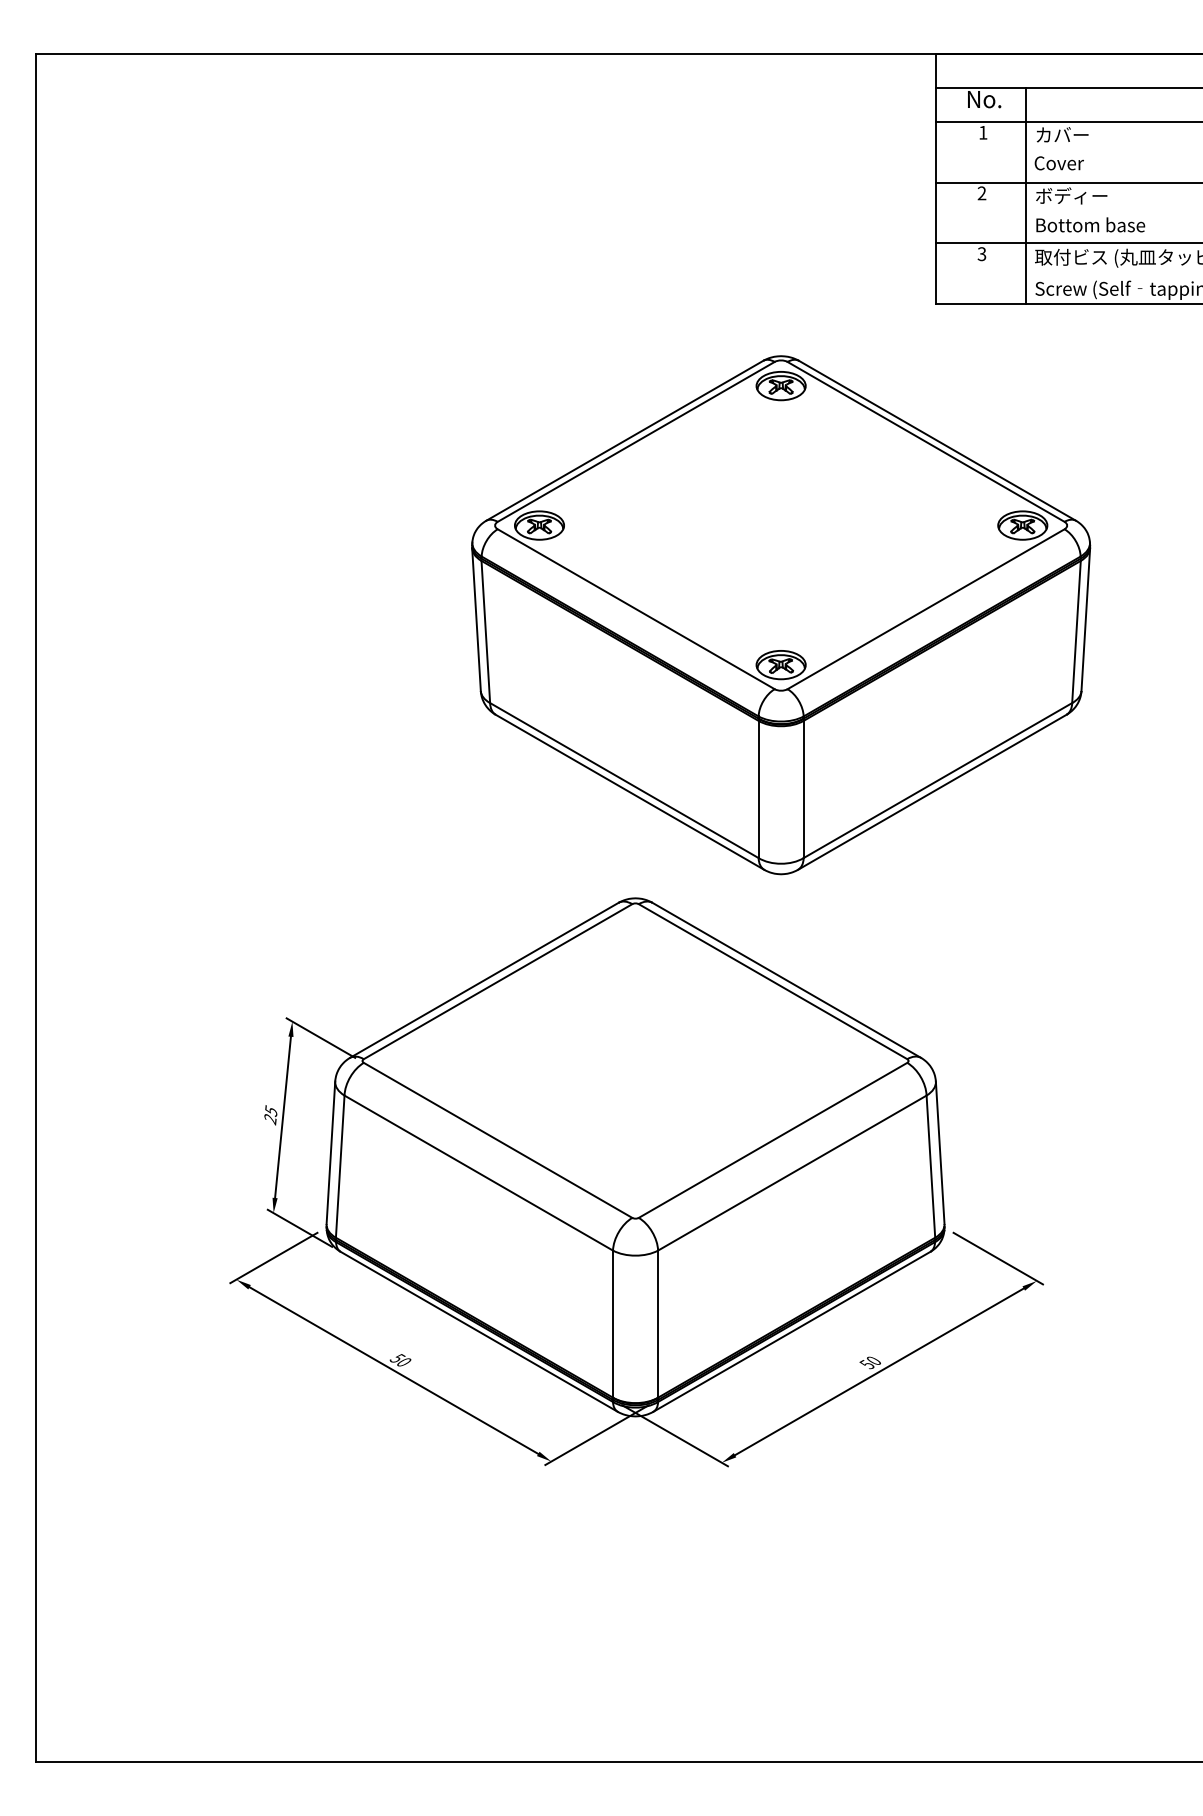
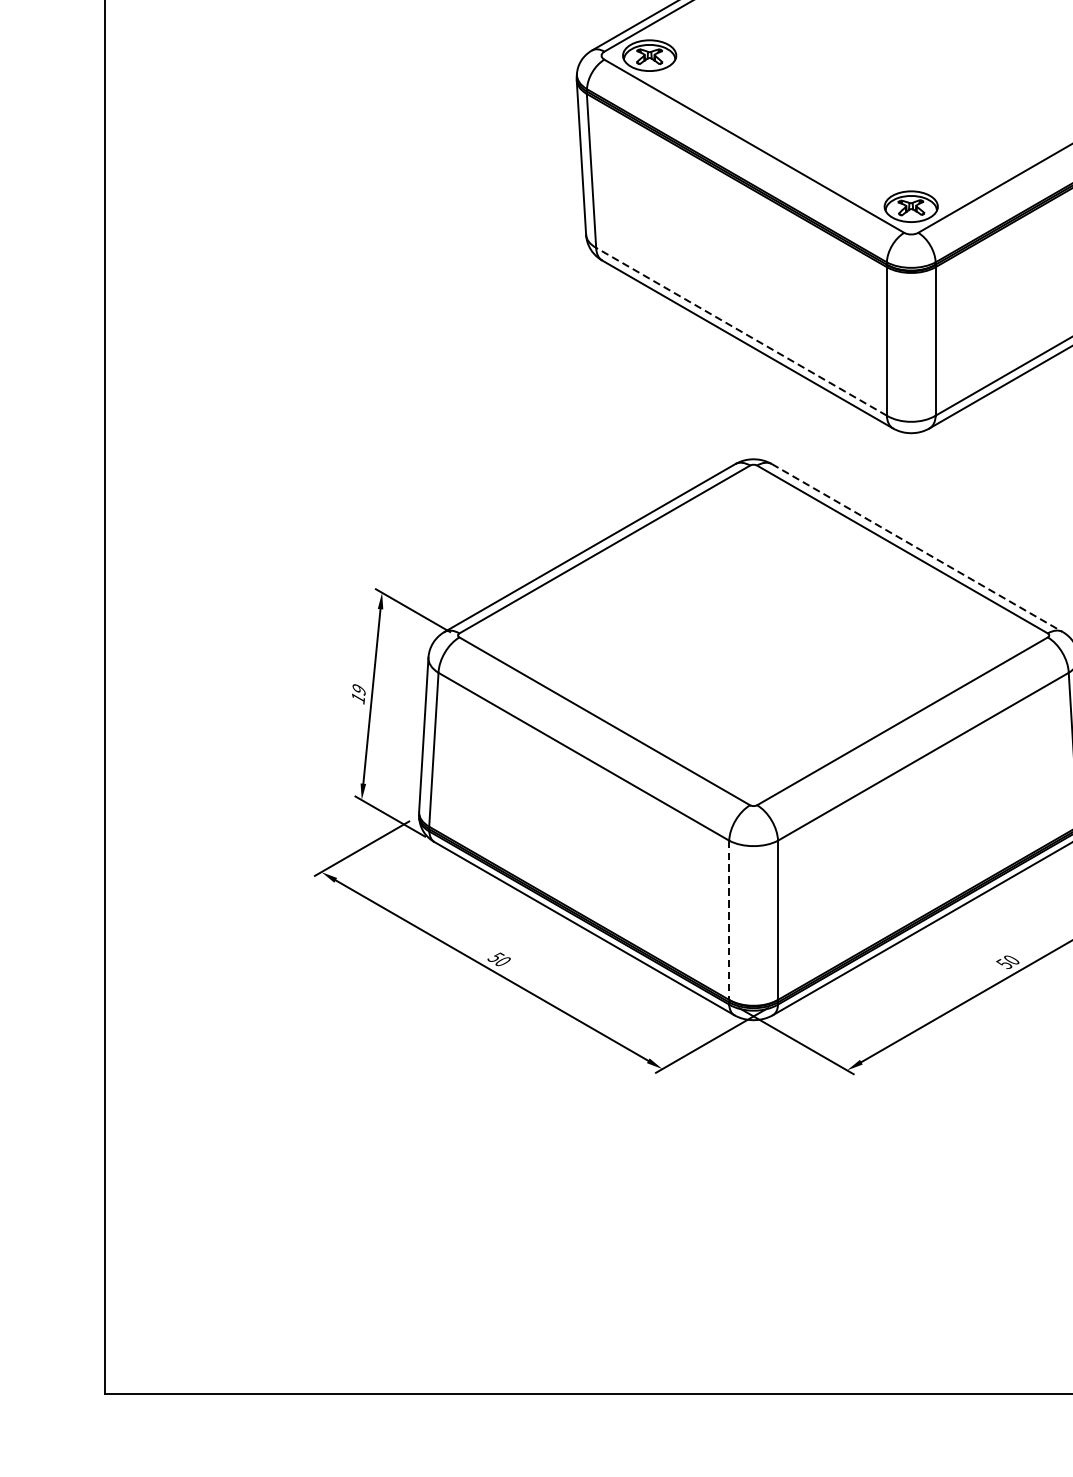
line: (623, 780) -> (740, 331), solid -> dashed
line: (787, 980) -> (918, 548), solid -> dashed
text: (270, 1115) -> (358, 694), 25 -> 19
line: (613, 1324) -> (729, 920), solid -> dashed

